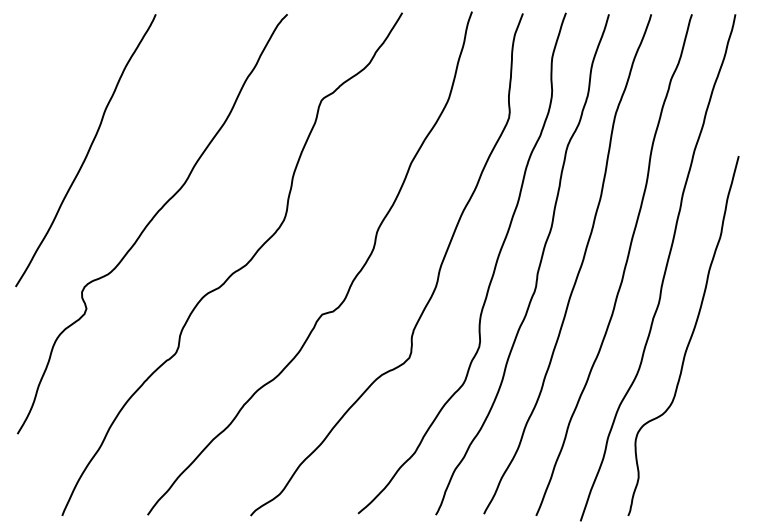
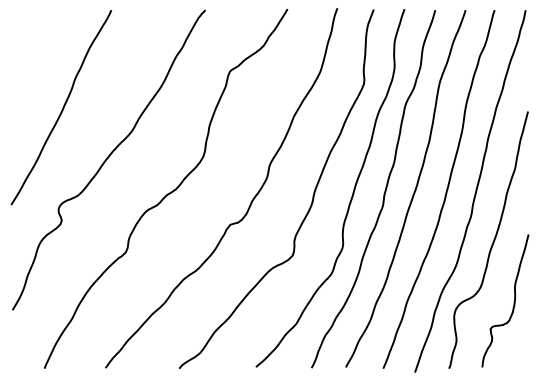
curve: (718, 423) -> (513, 302), added

